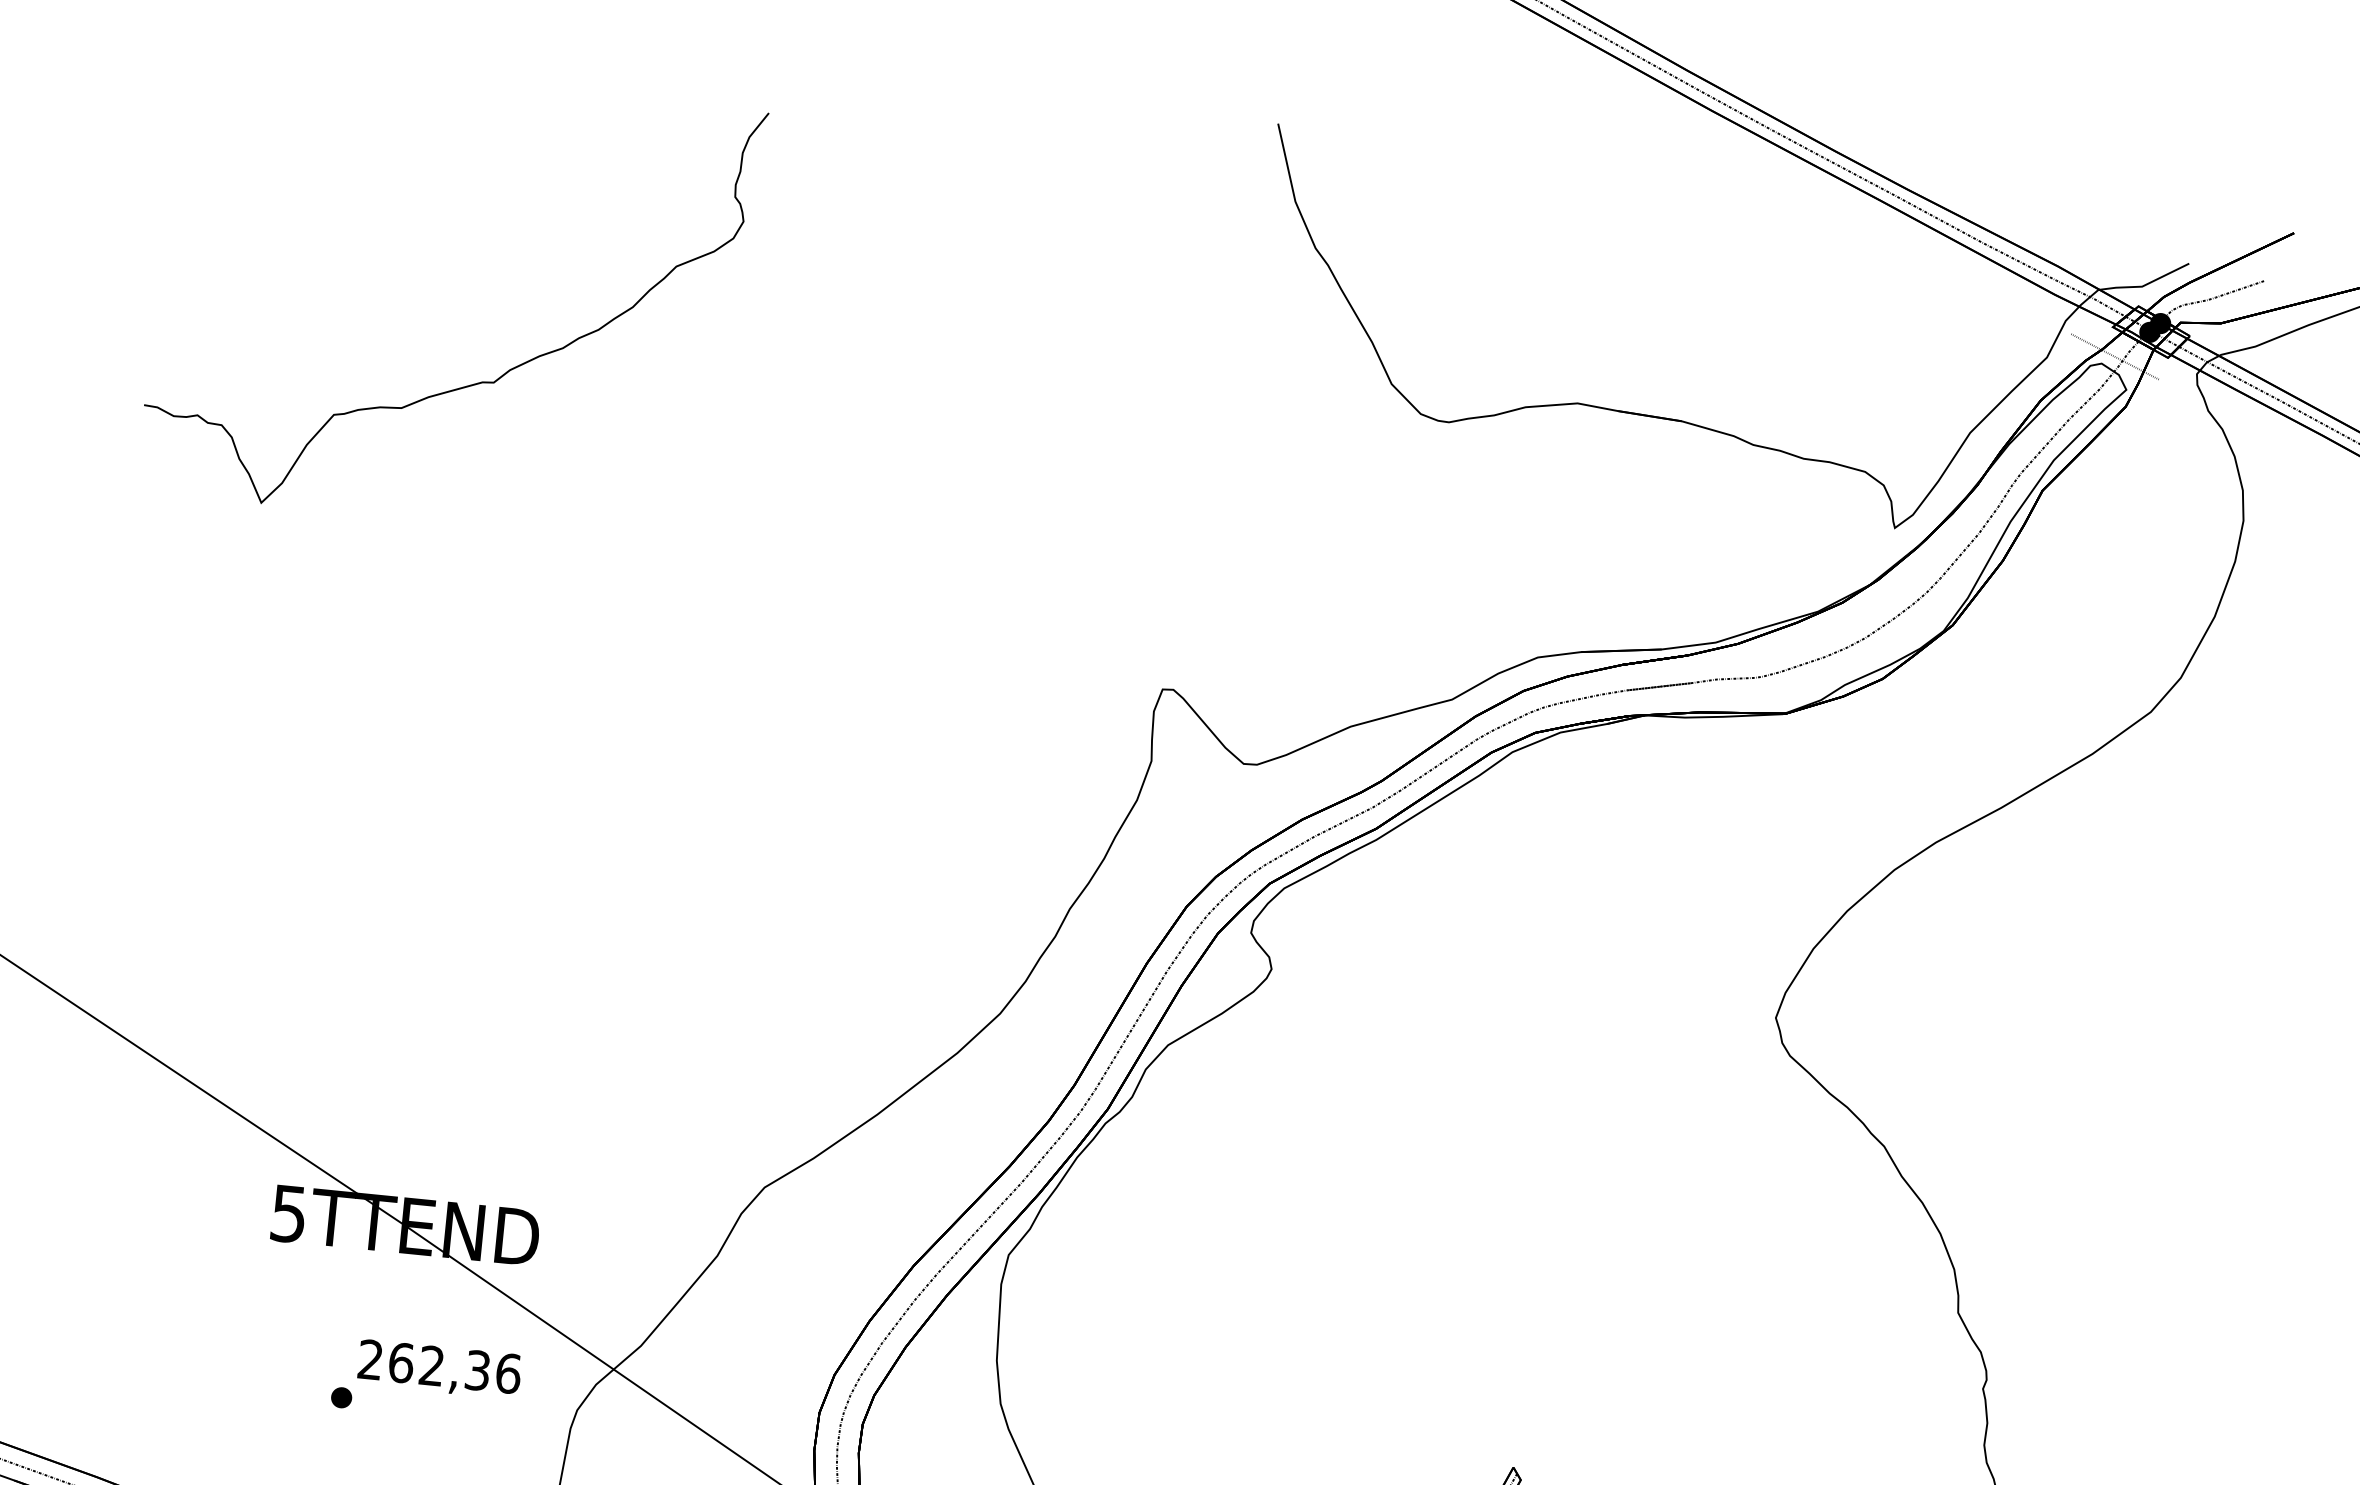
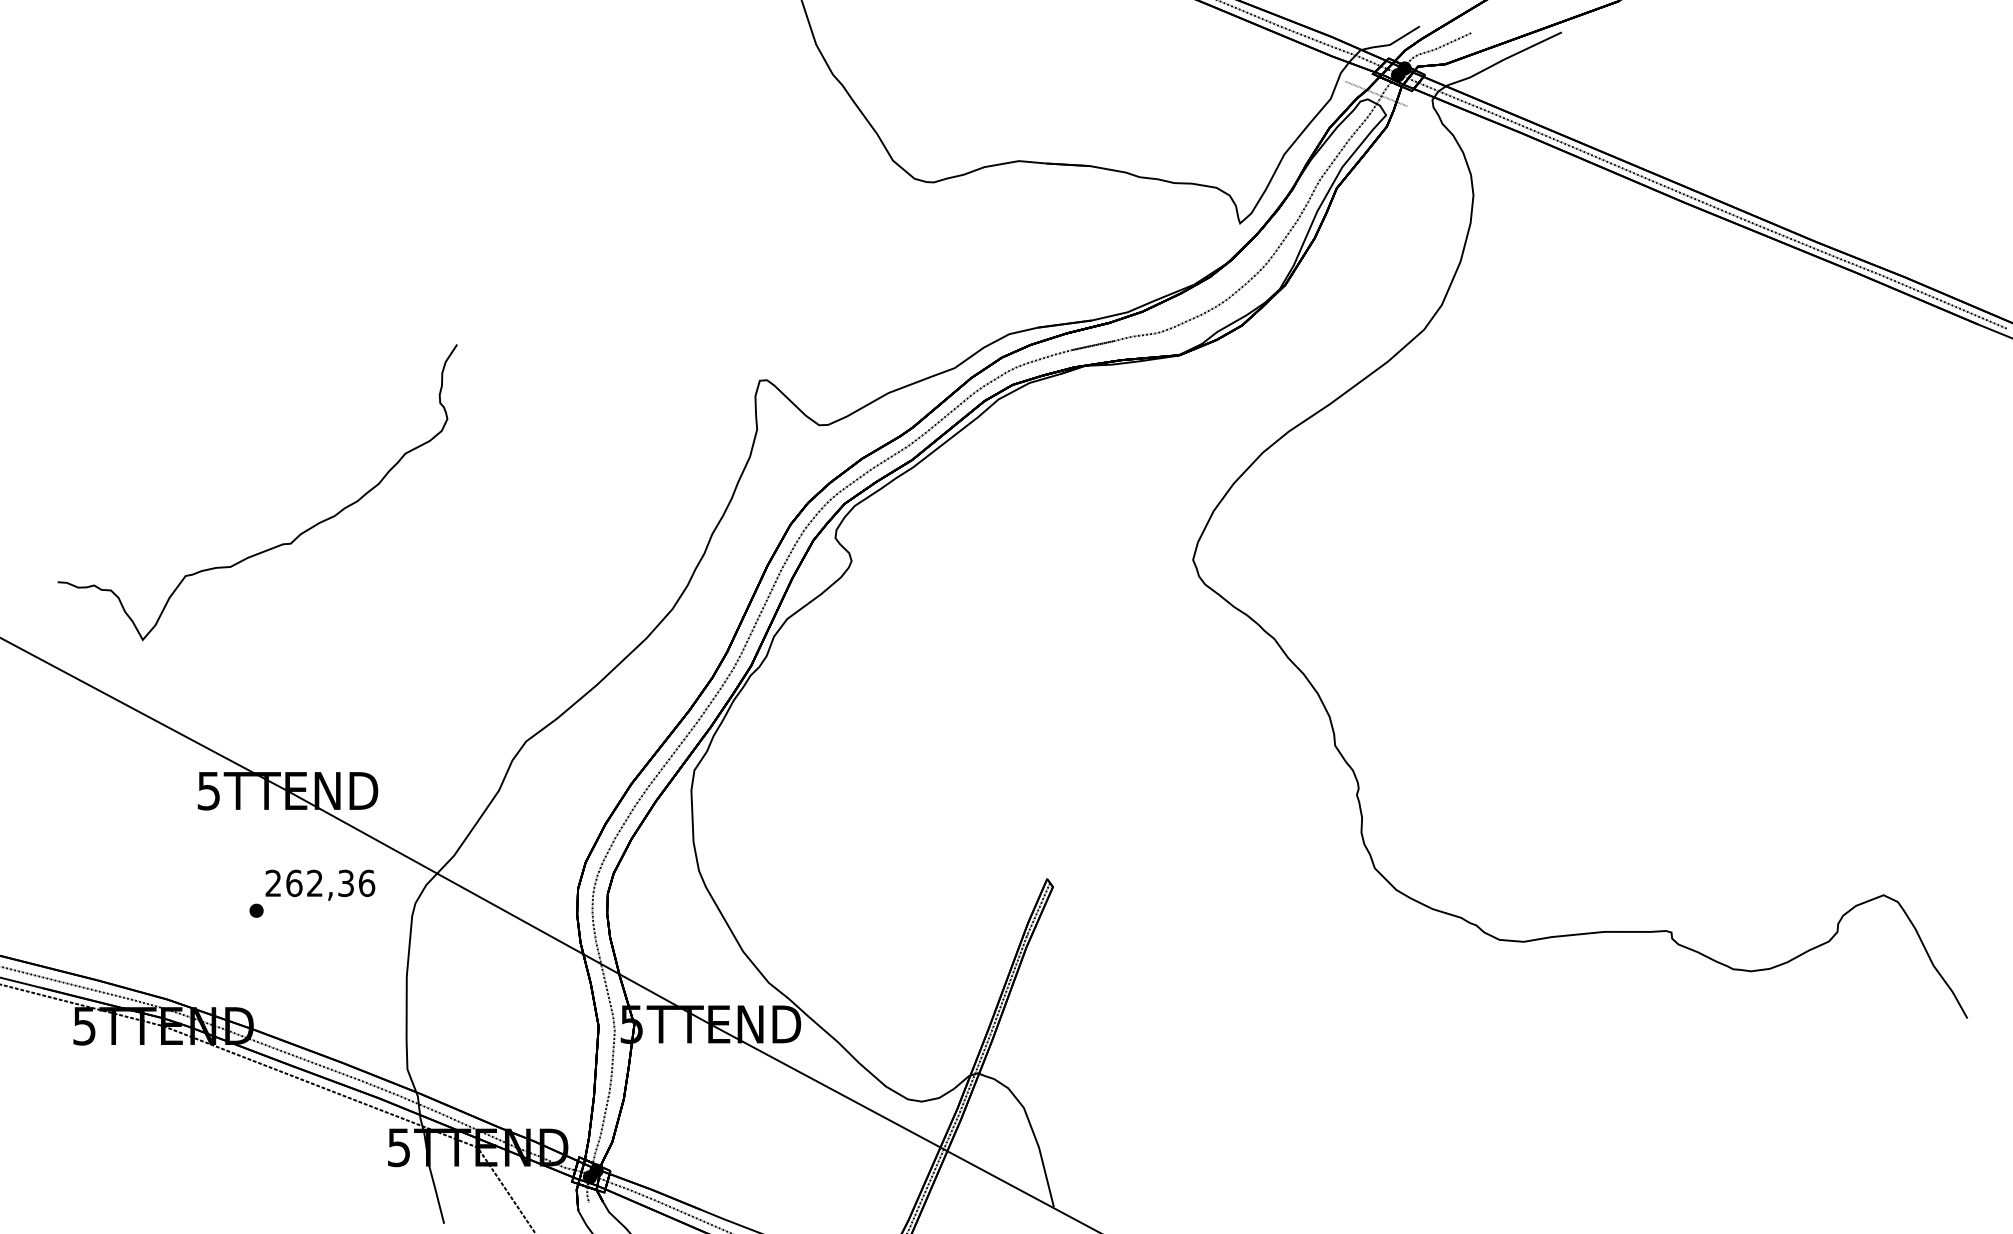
curve: (472, 383) -> (276, 545), moved

